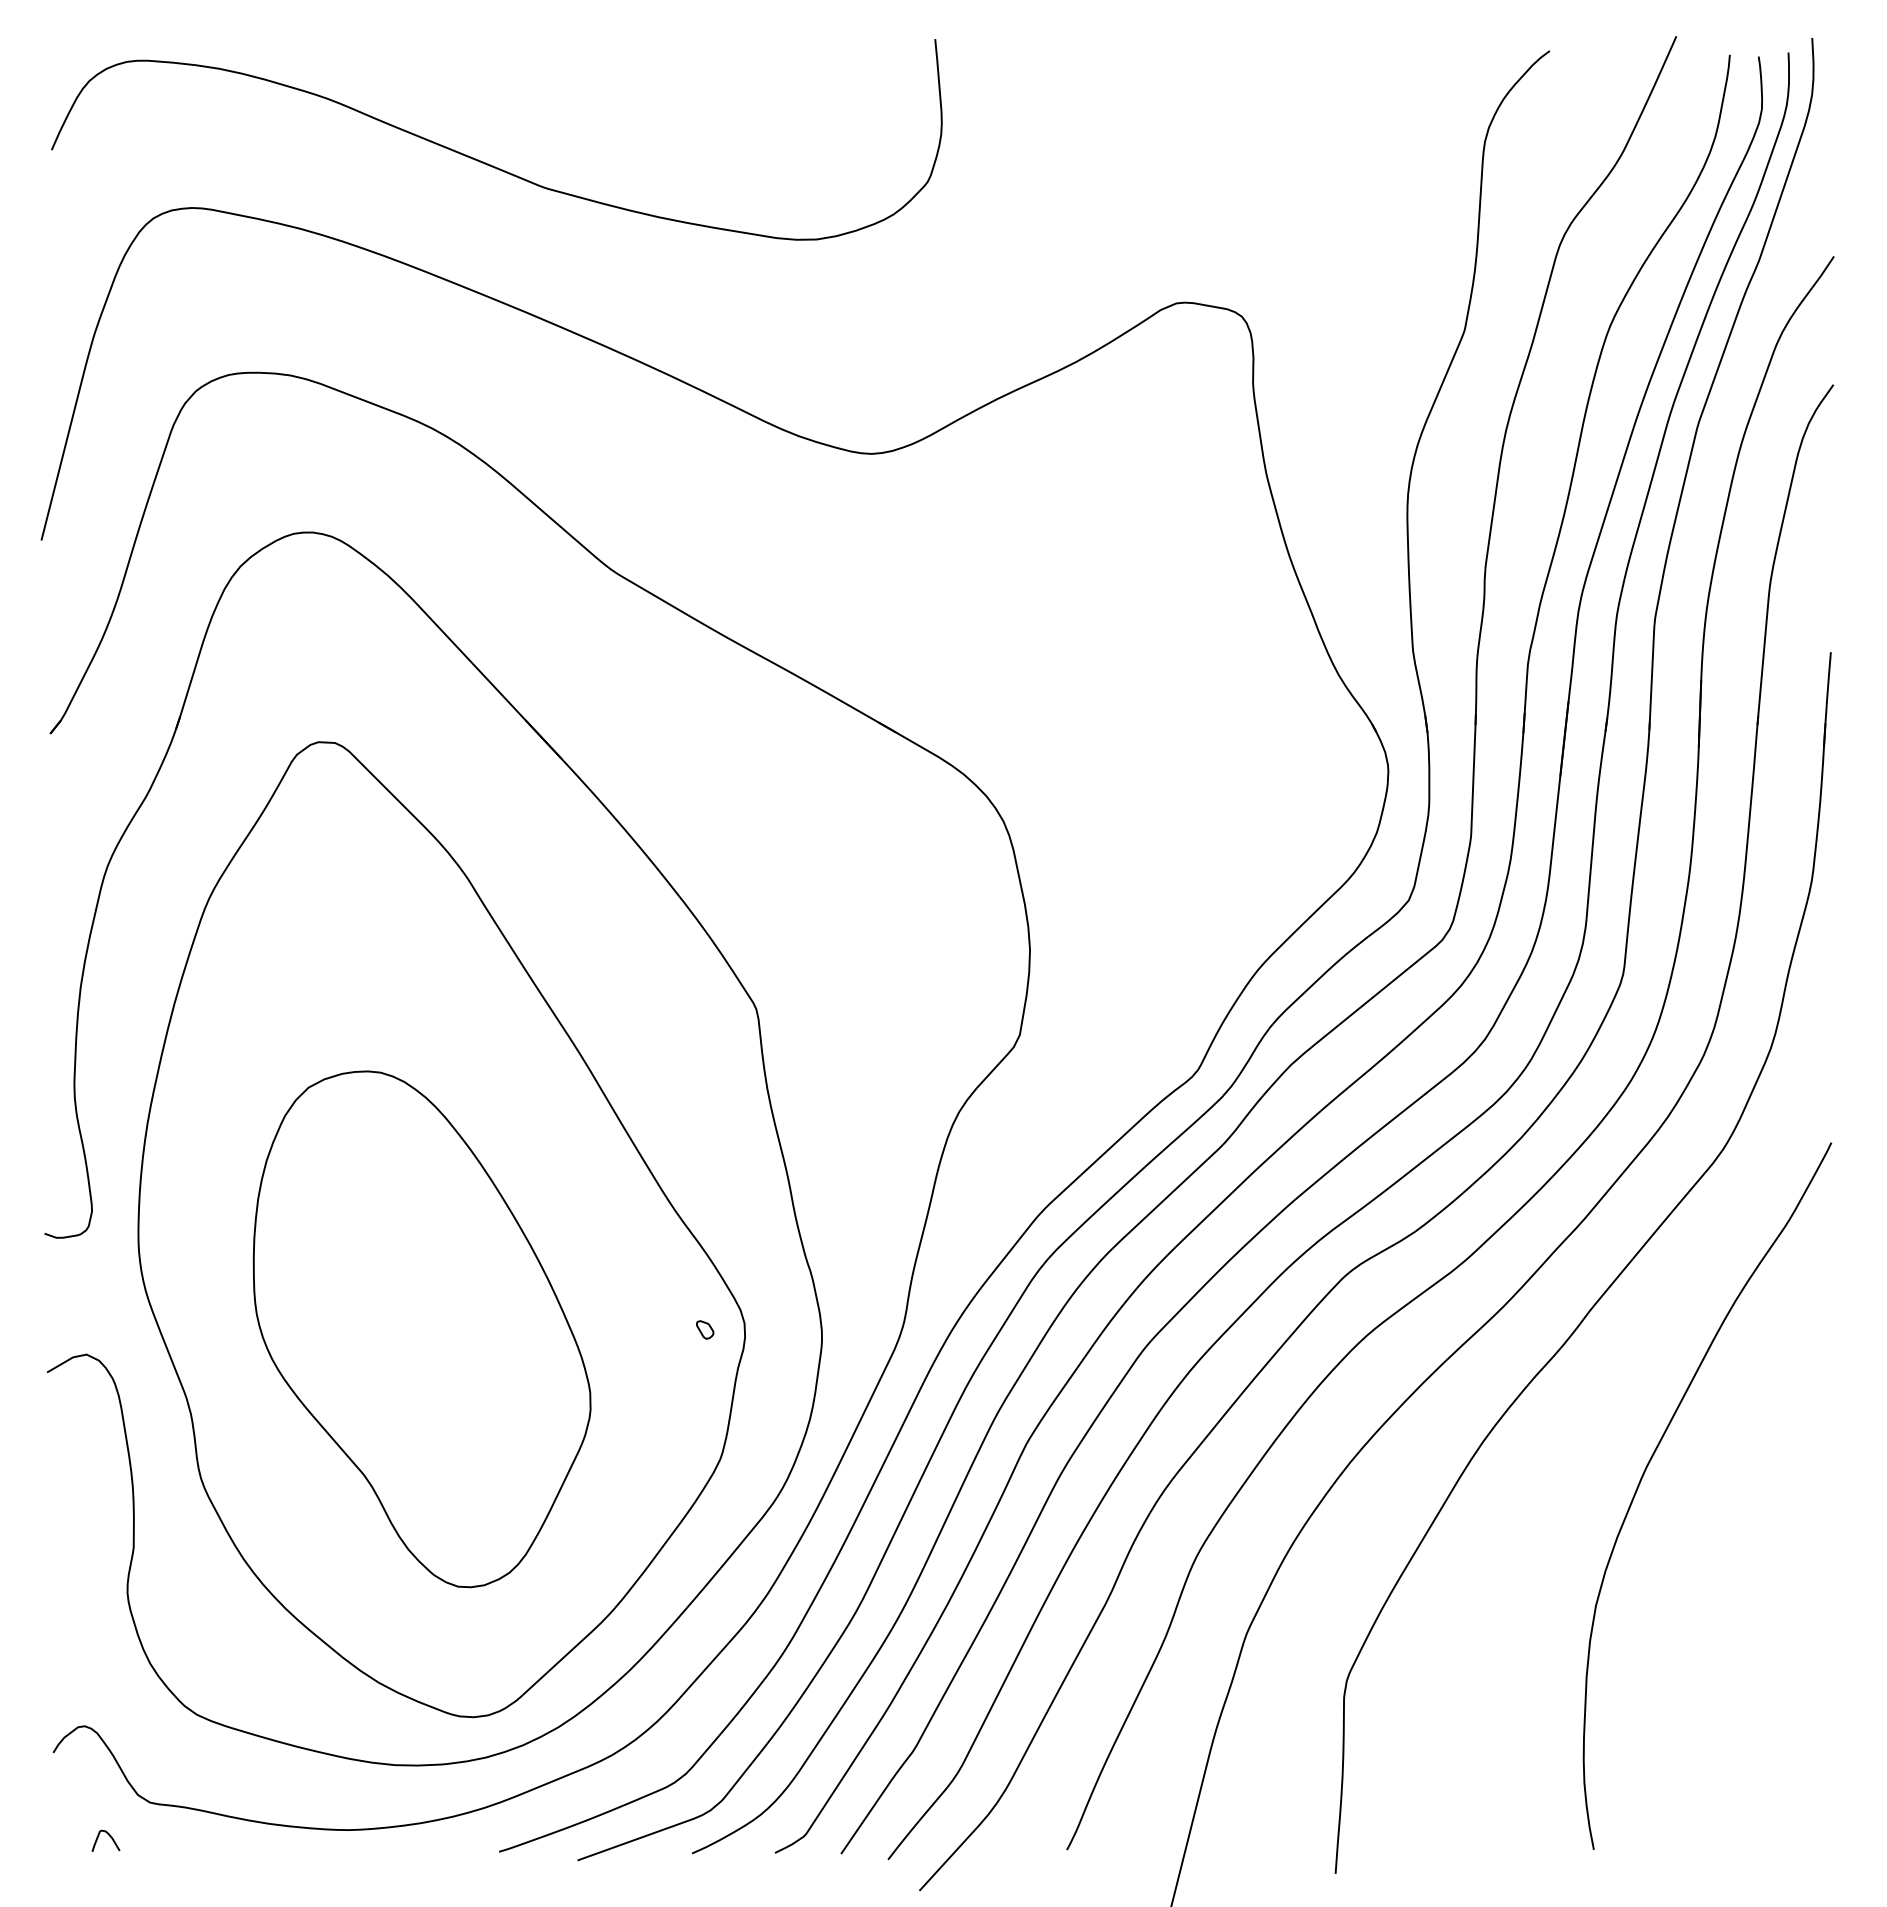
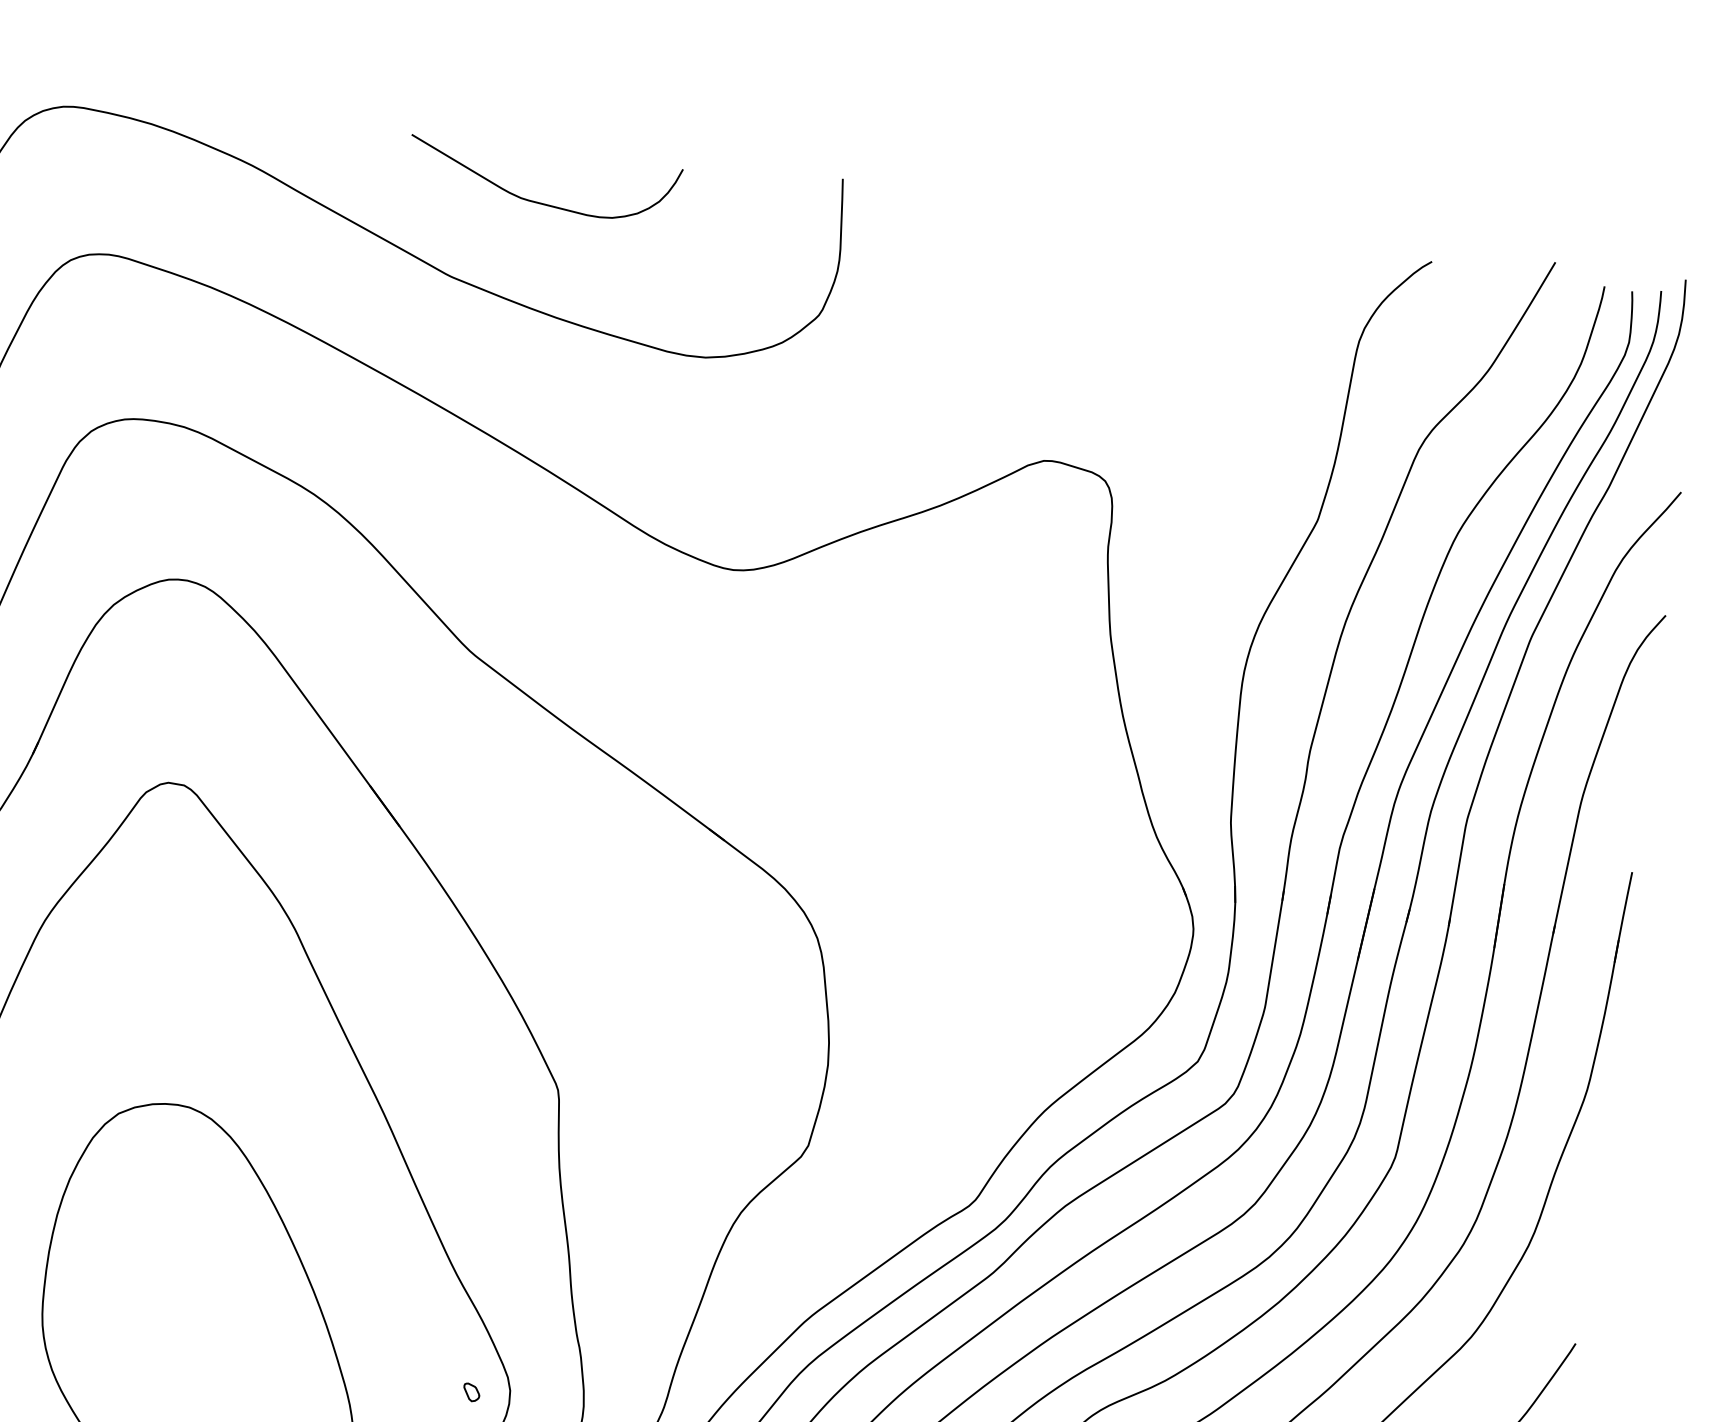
curve: (626, 100) -> (539, 201), added

